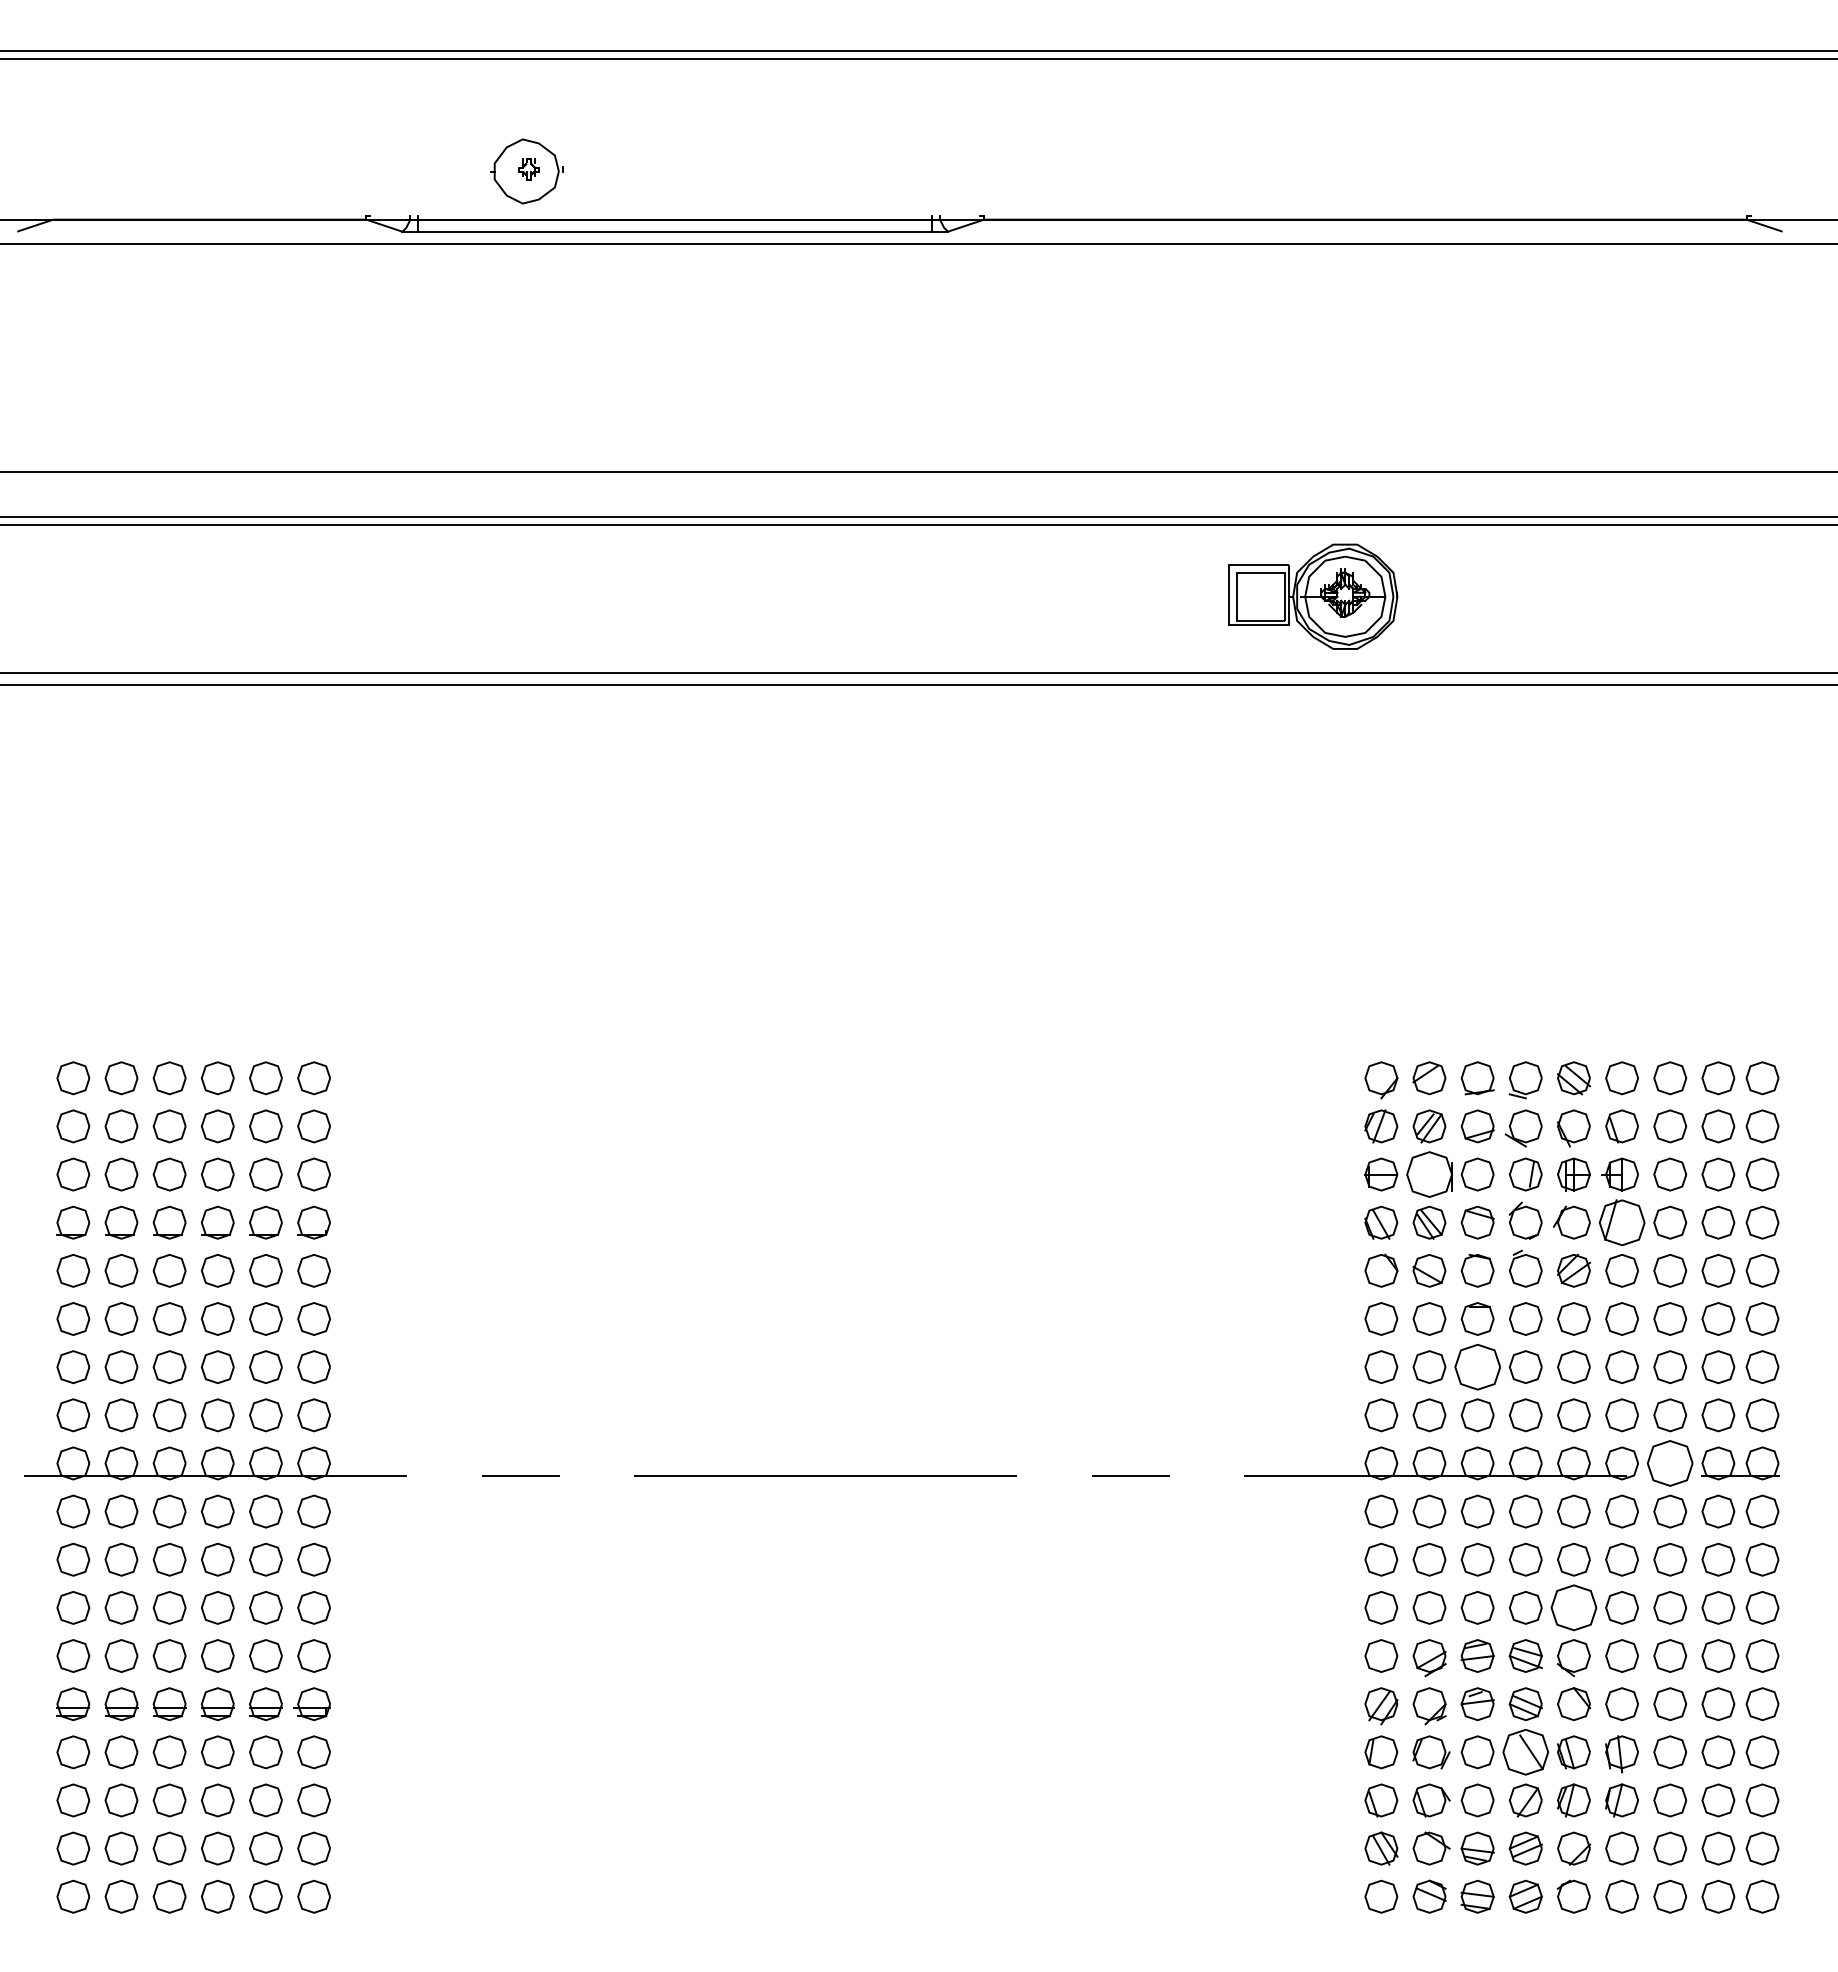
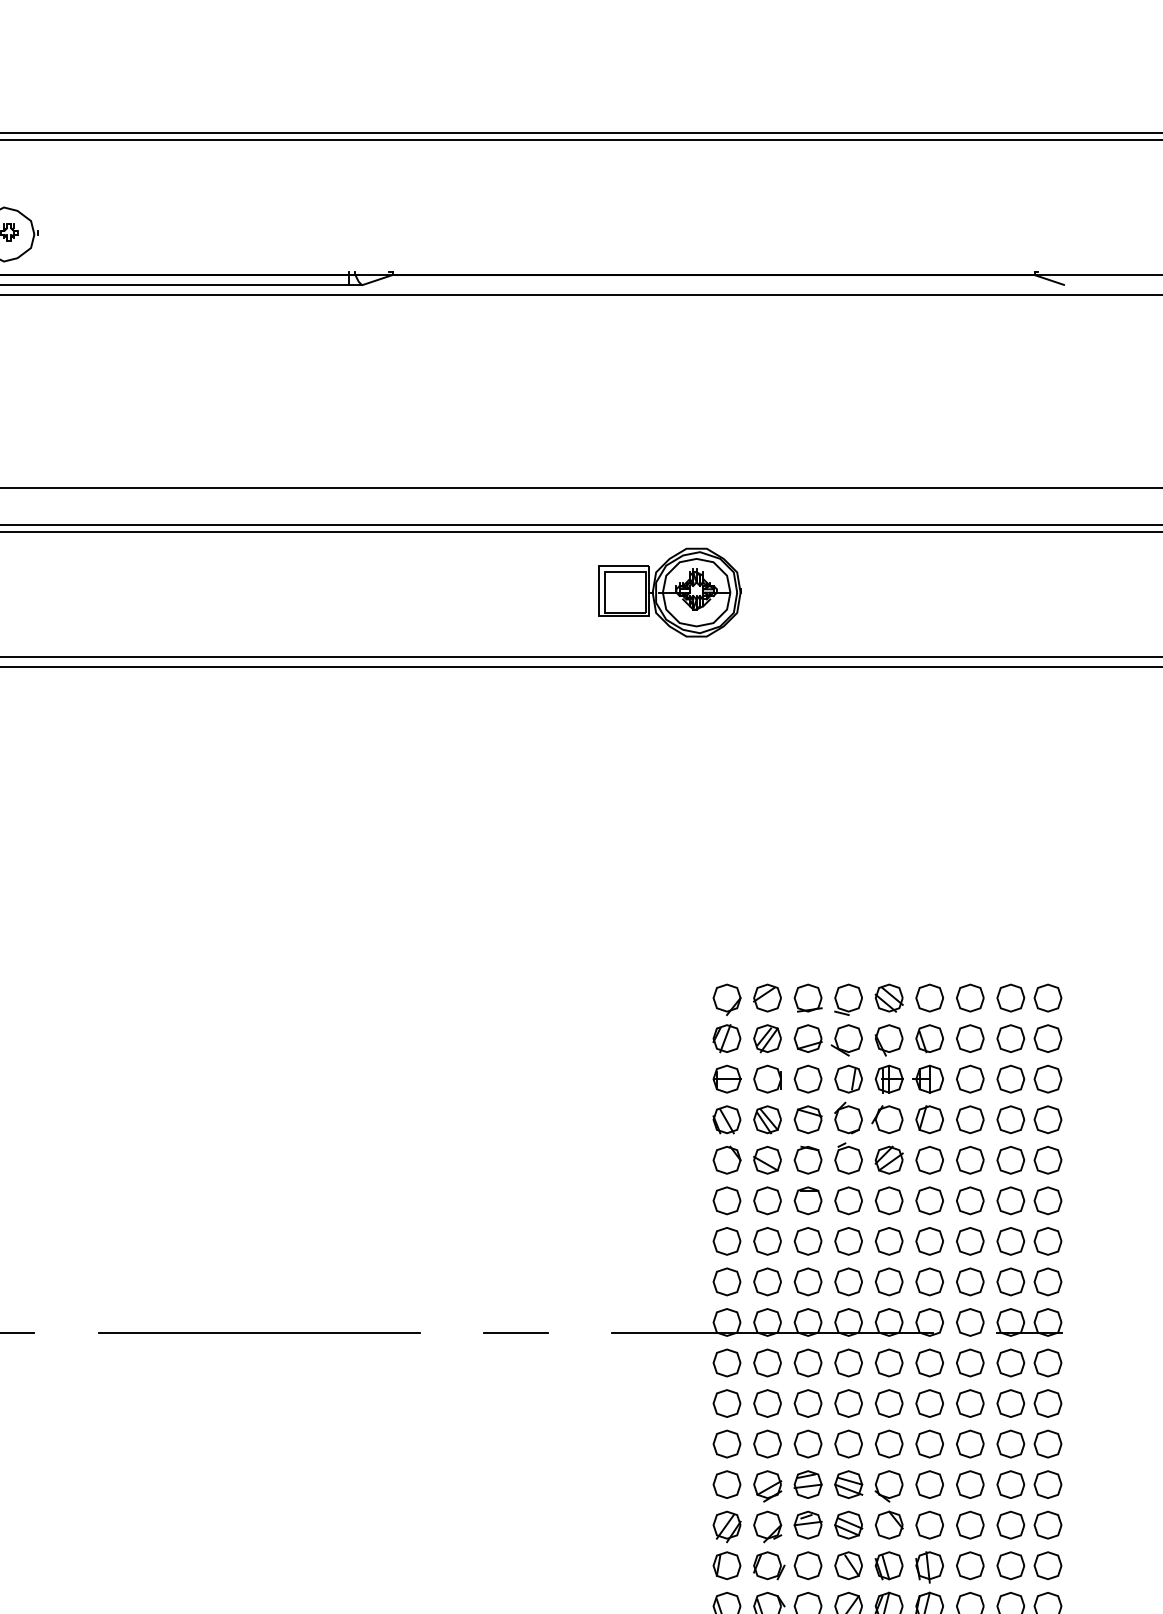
part: (1429, 1174) -> (767, 1079), size x0.71
part: (1621, 1222) -> (929, 1119), size x0.71
part: (1477, 1366) -> (807, 1240), size x0.71
part: (1670, 1463) -> (970, 1322), size x0.71
part: (1573, 1607) -> (888, 1443), size x0.71
part: (1525, 1752) -> (848, 1565), size x0.71

